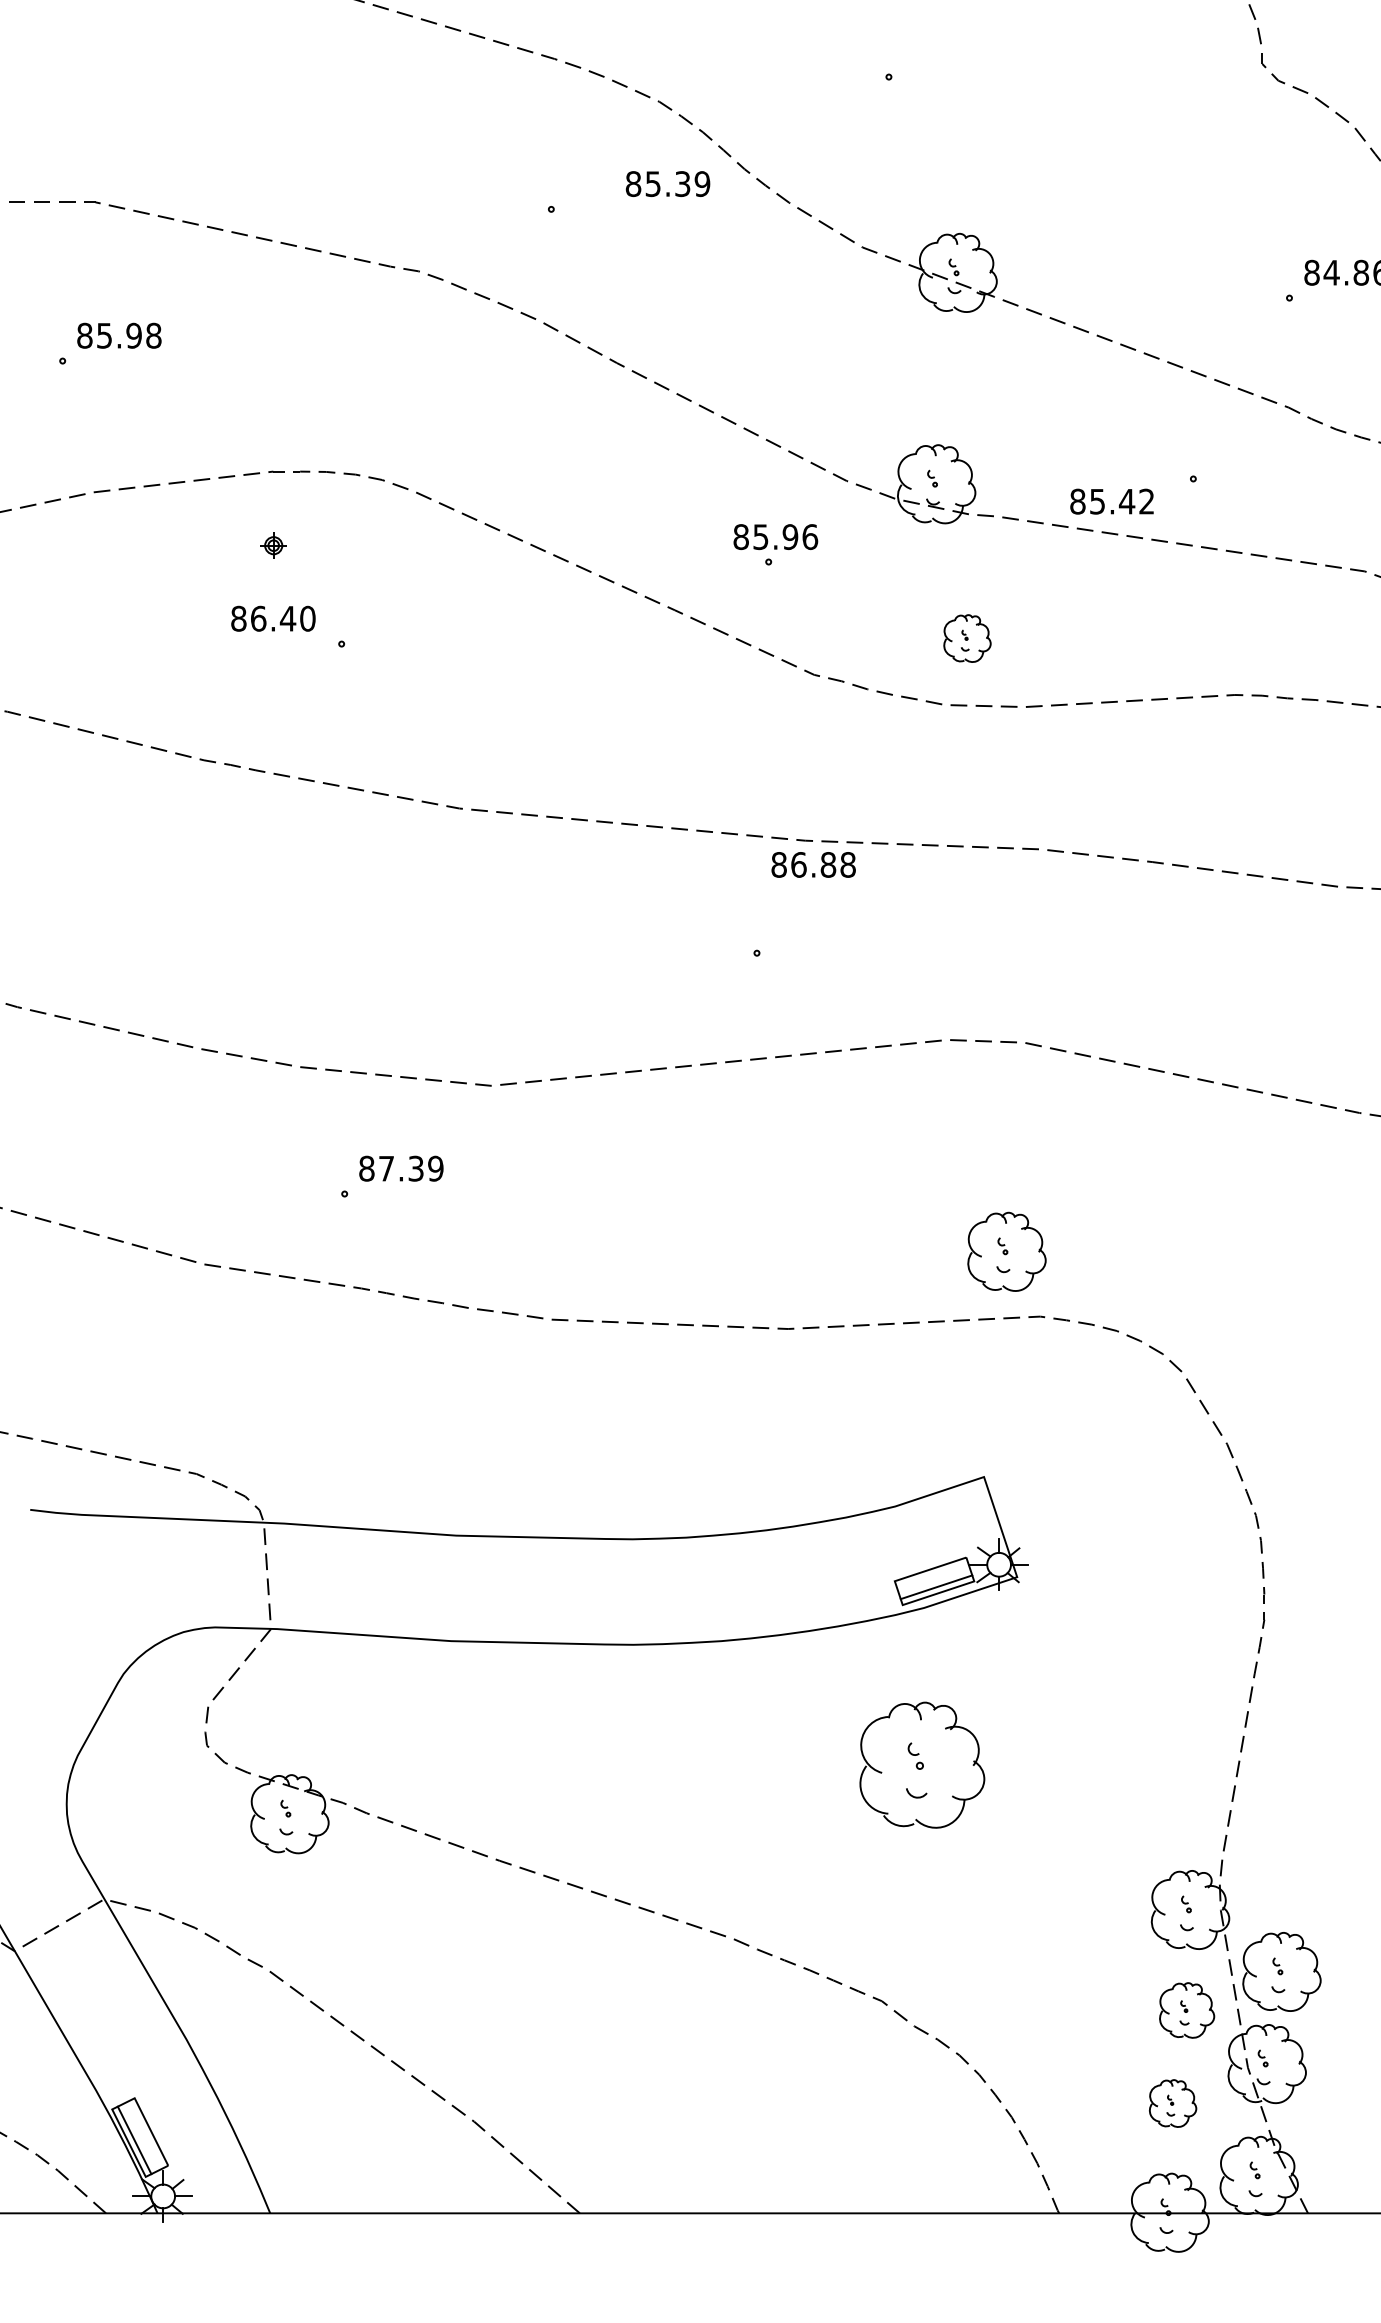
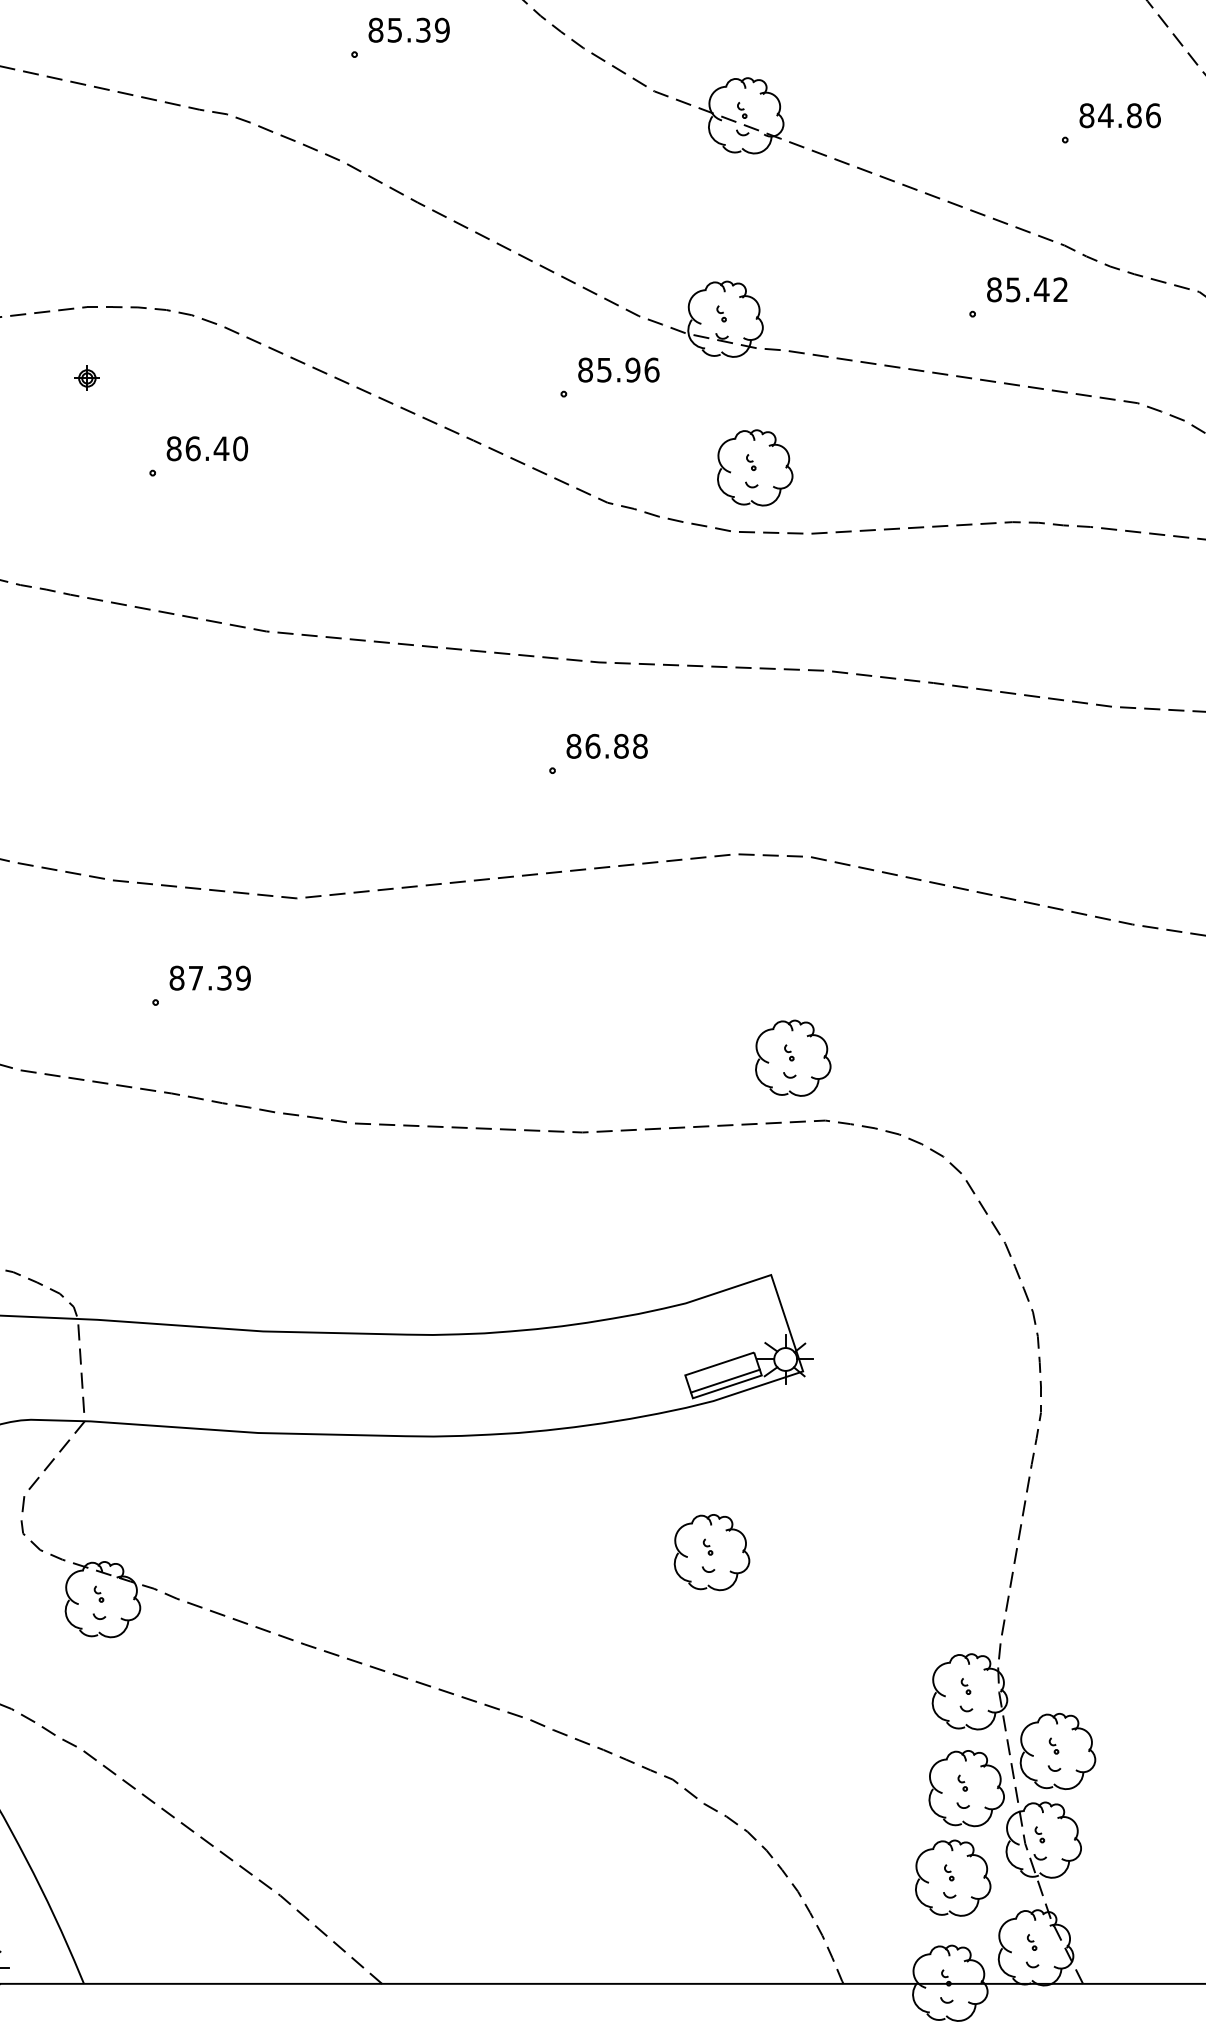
text: (667, 183) -> (408, 29), moved
text: (1111, 501) -> (1026, 289), moved
text: (775, 536) -> (618, 369), moved
text: (273, 618) -> (207, 448), moved
part: (967, 638) -> (755, 467), size x1.67
text: (813, 864) -> (607, 745), moved
part: (922, 1765) -> (711, 1552), size x0.62
part: (1186, 2010) -> (966, 1788), size x1.43
part: (1172, 2103) -> (952, 1878), size x1.67

